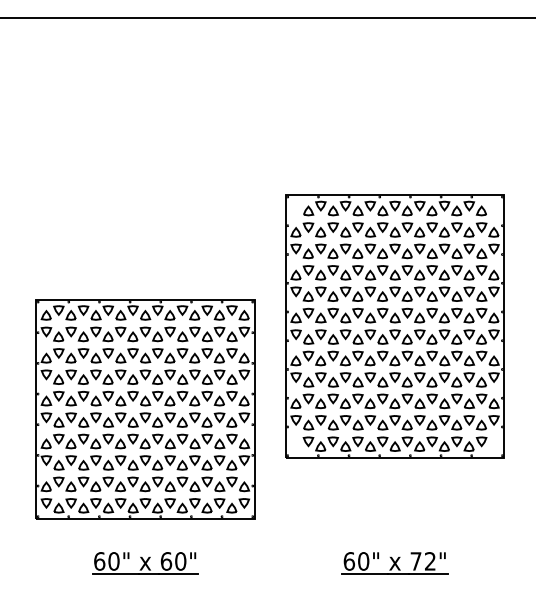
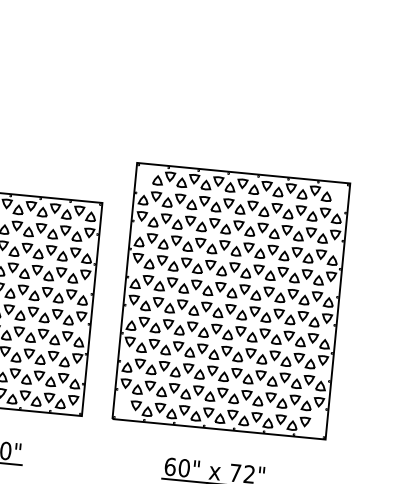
part: (394, 326) -> (230, 301), moved

